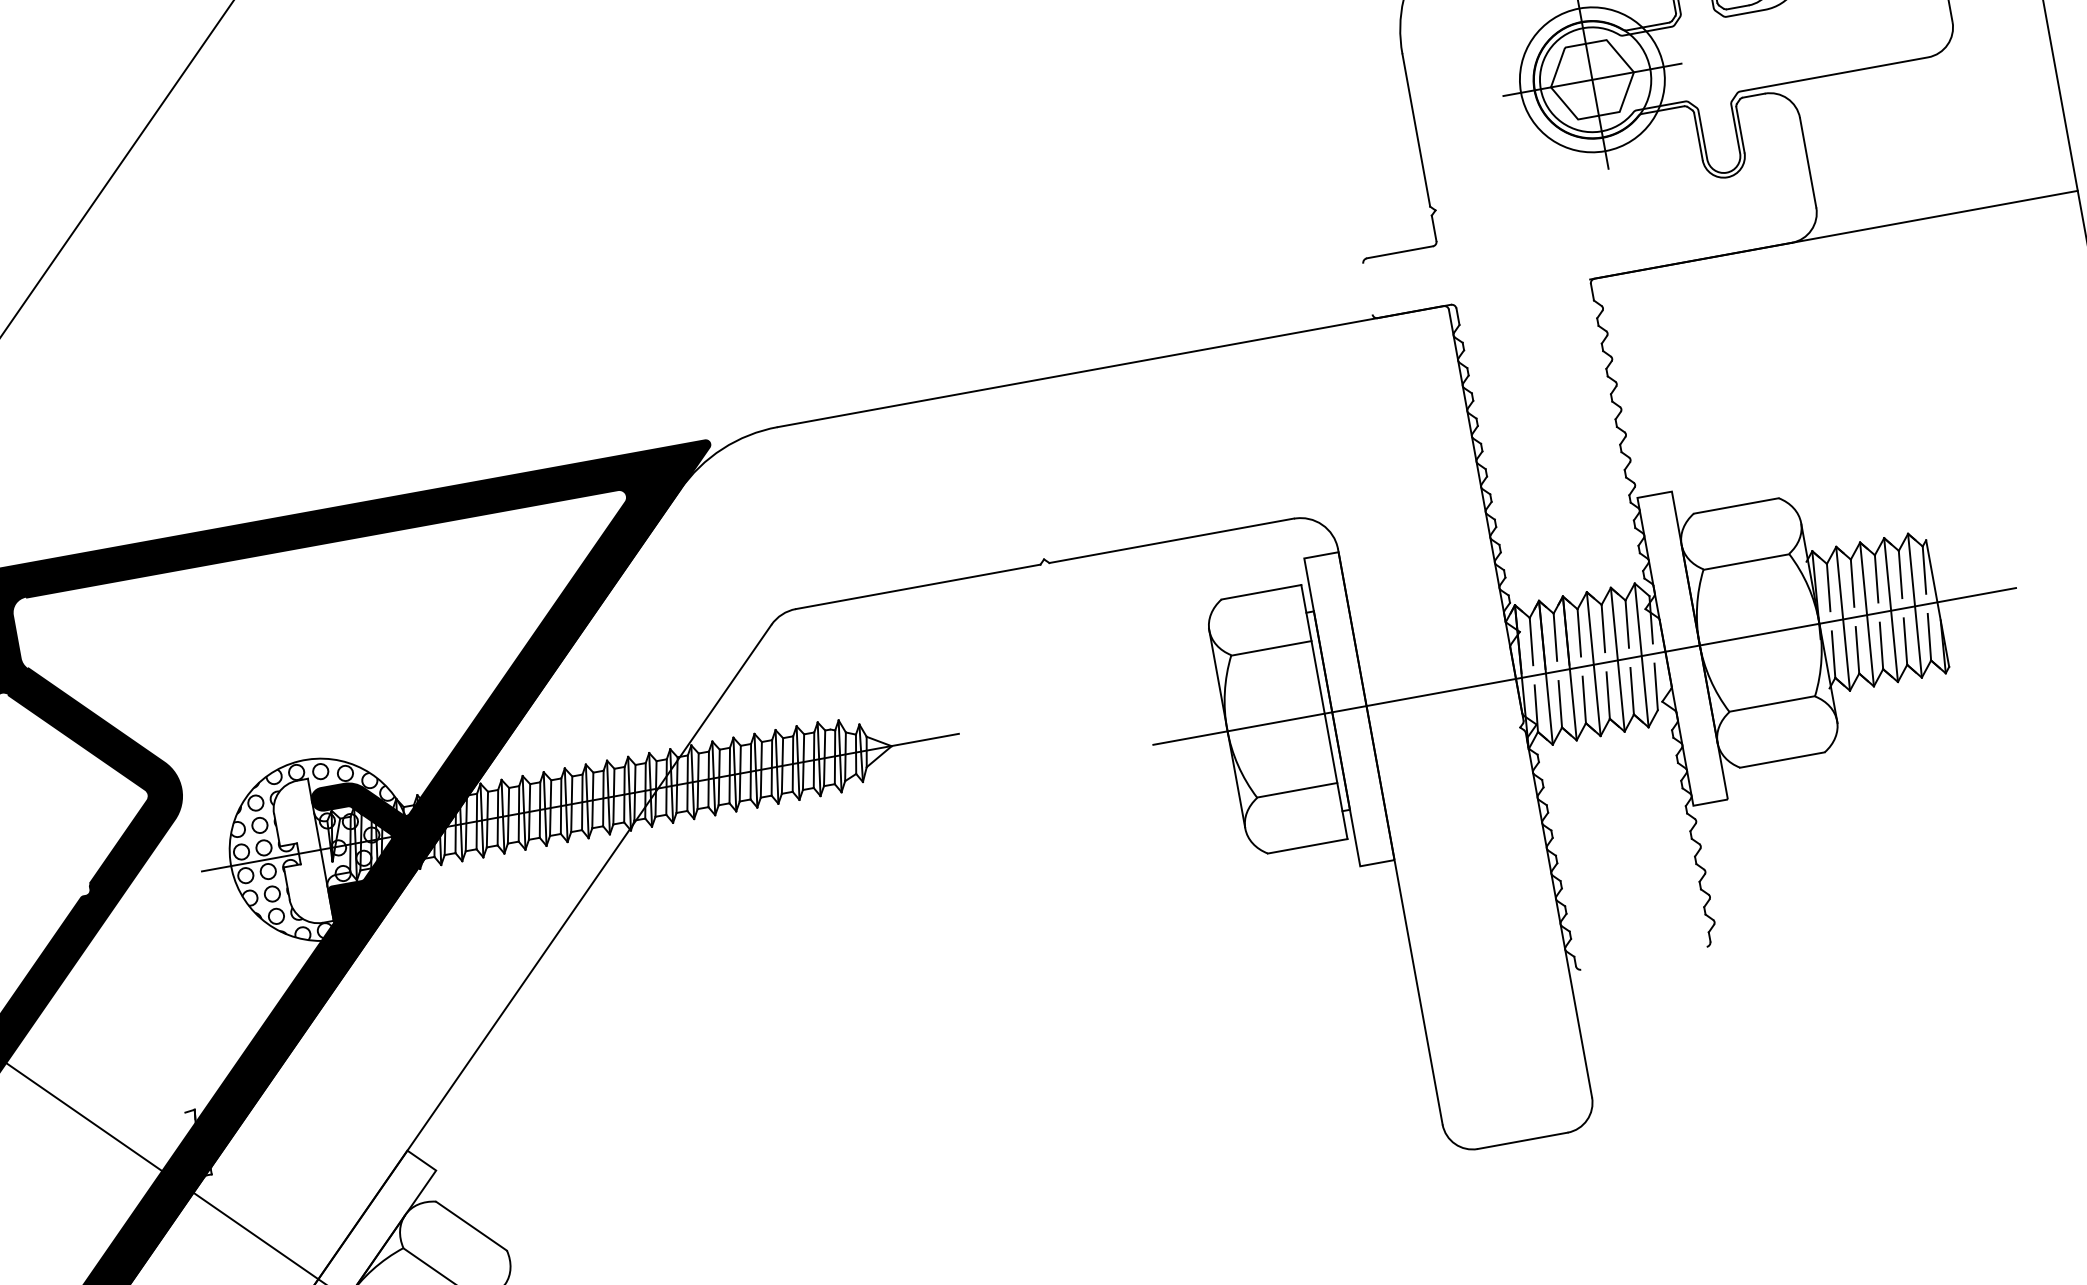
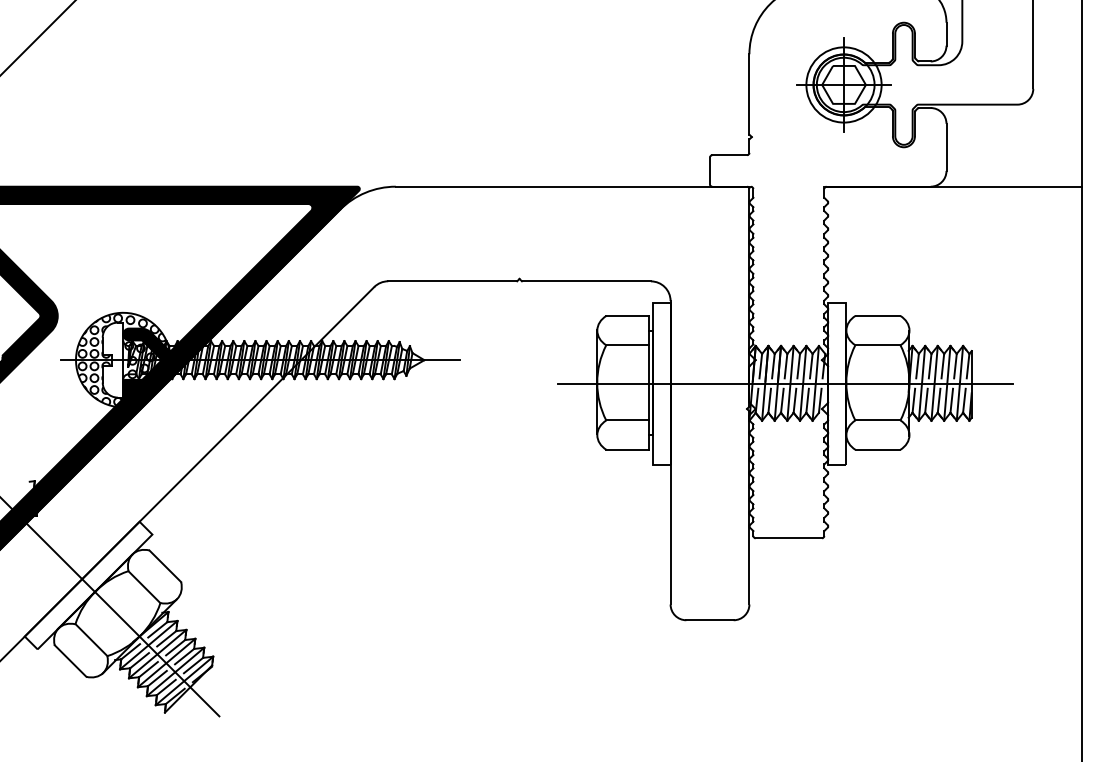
line: (1368, 288) -> (710, 170), added
line: (1643, 958) -> (788, 538), added

